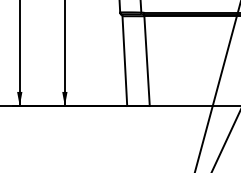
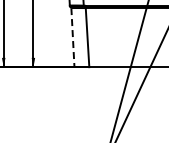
line: (124, 60) -> (72, 37), solid -> dashed

